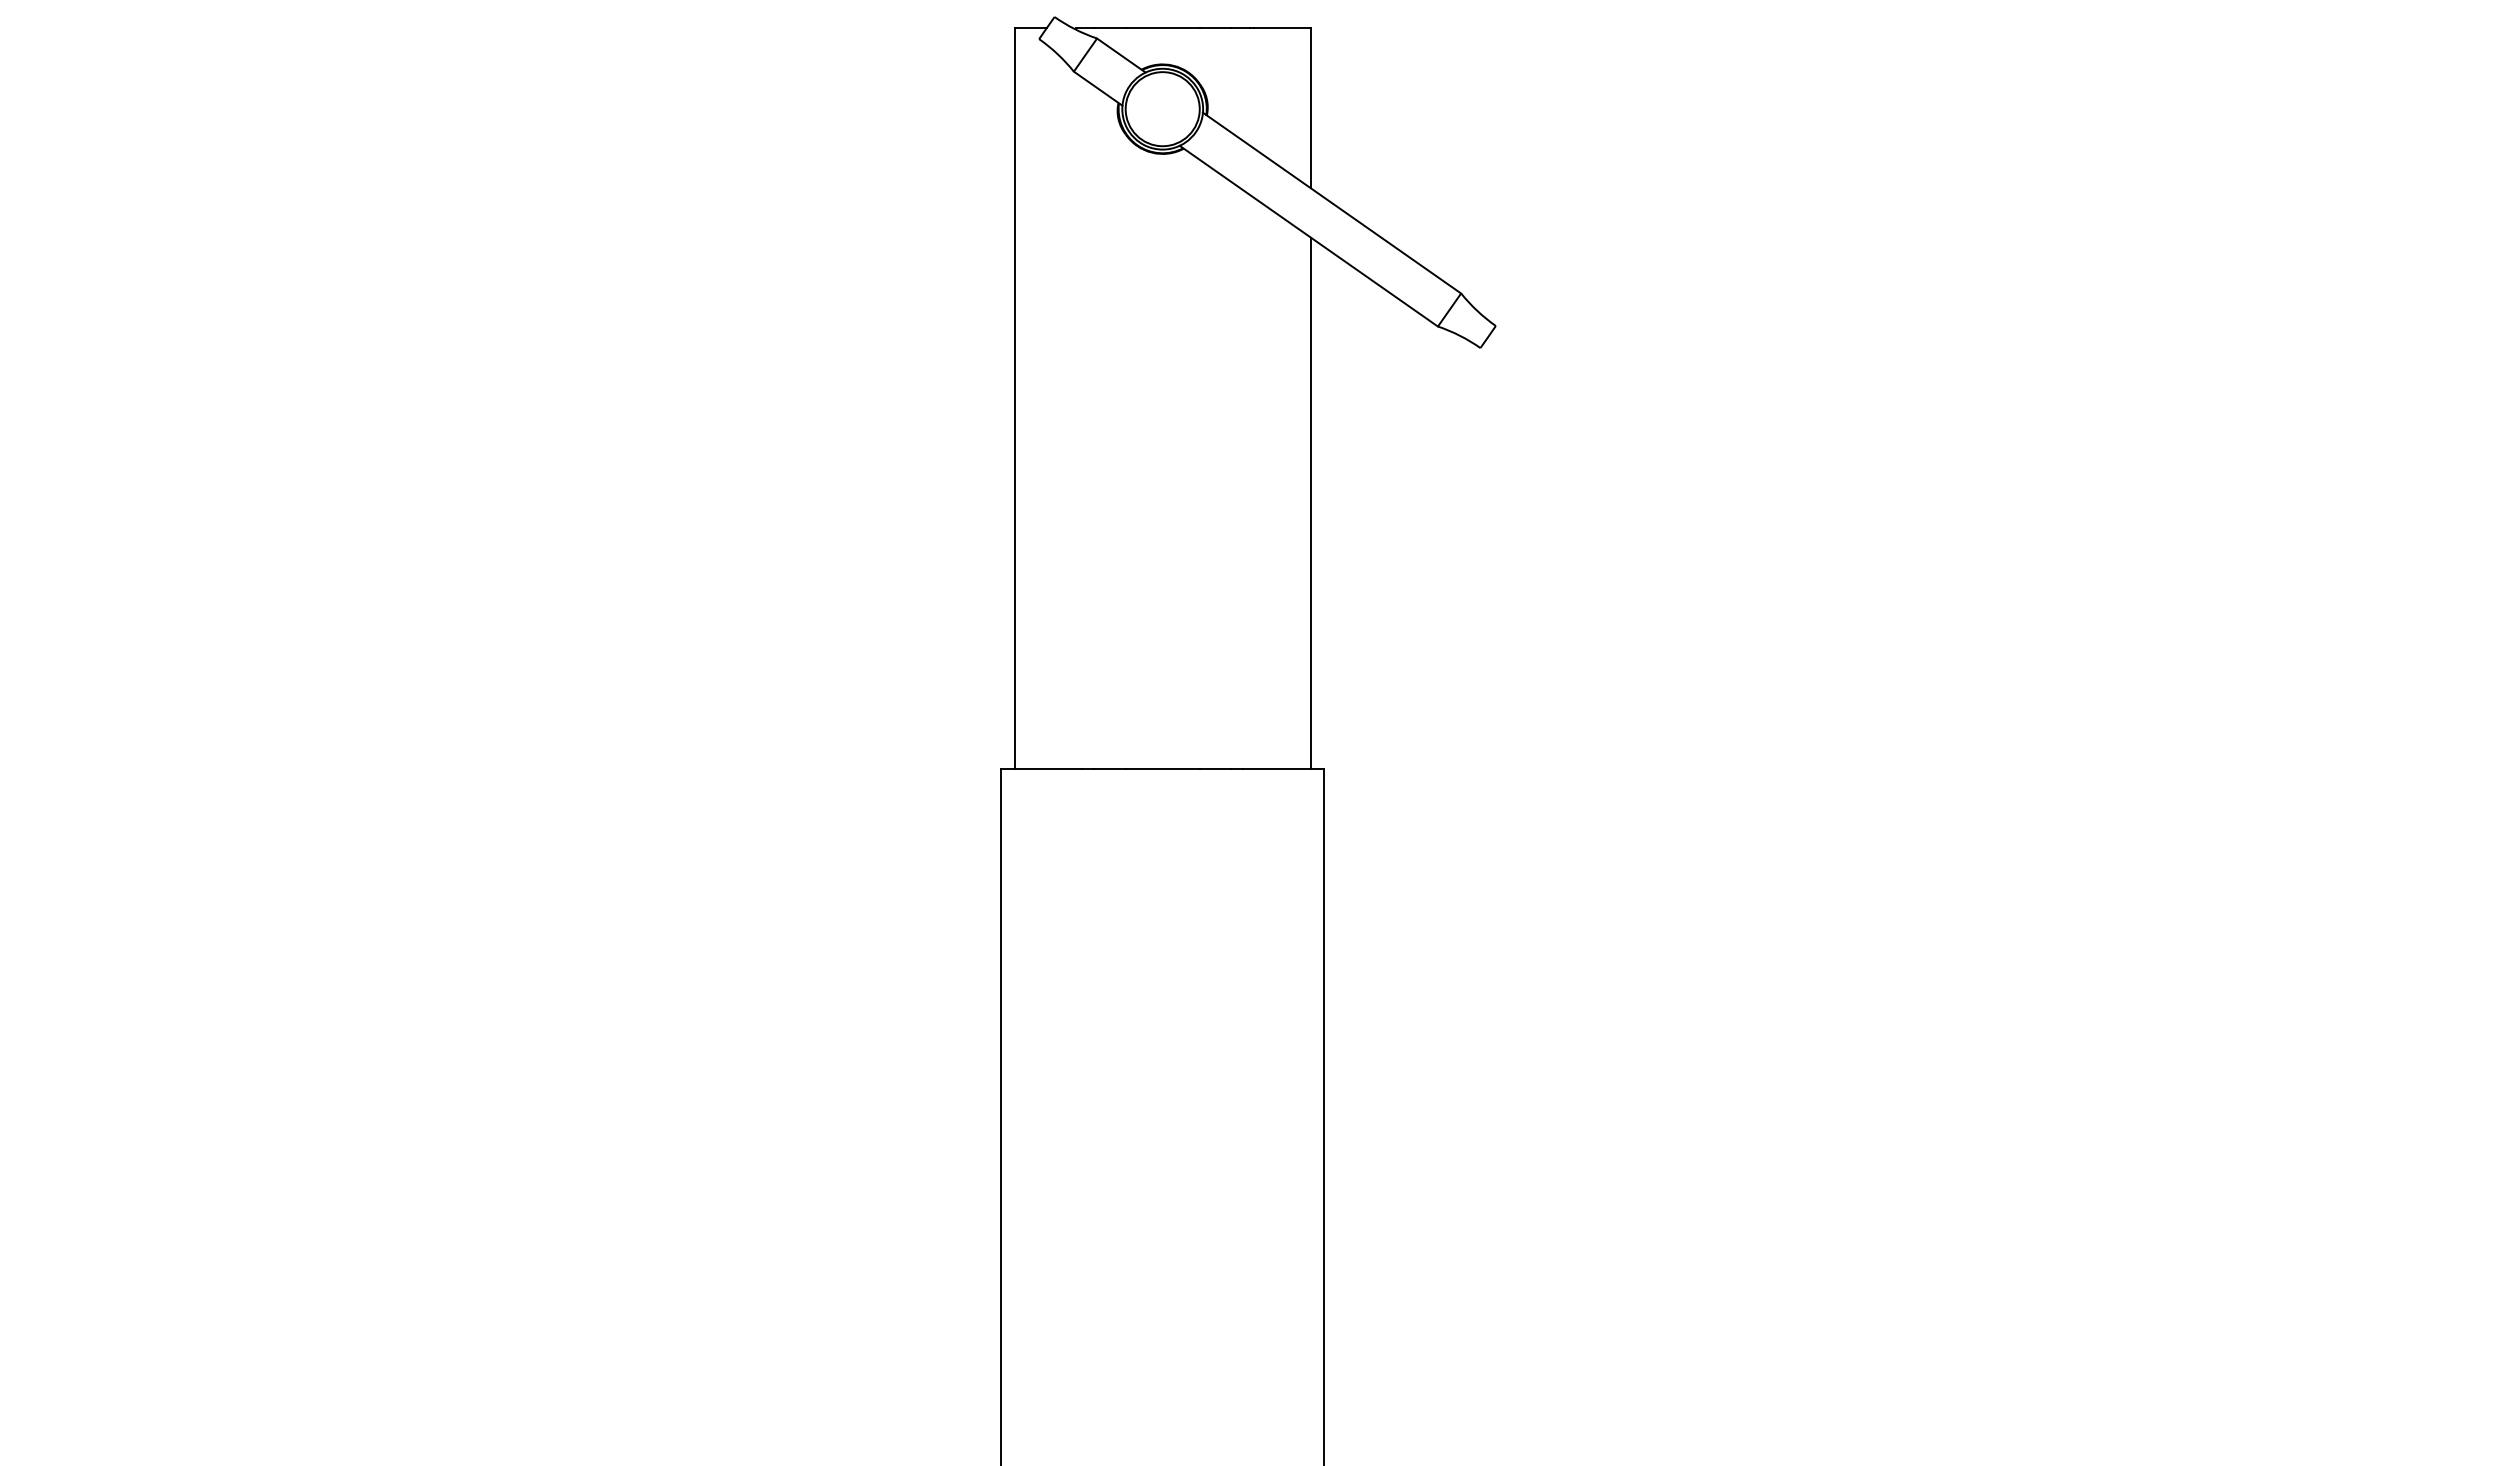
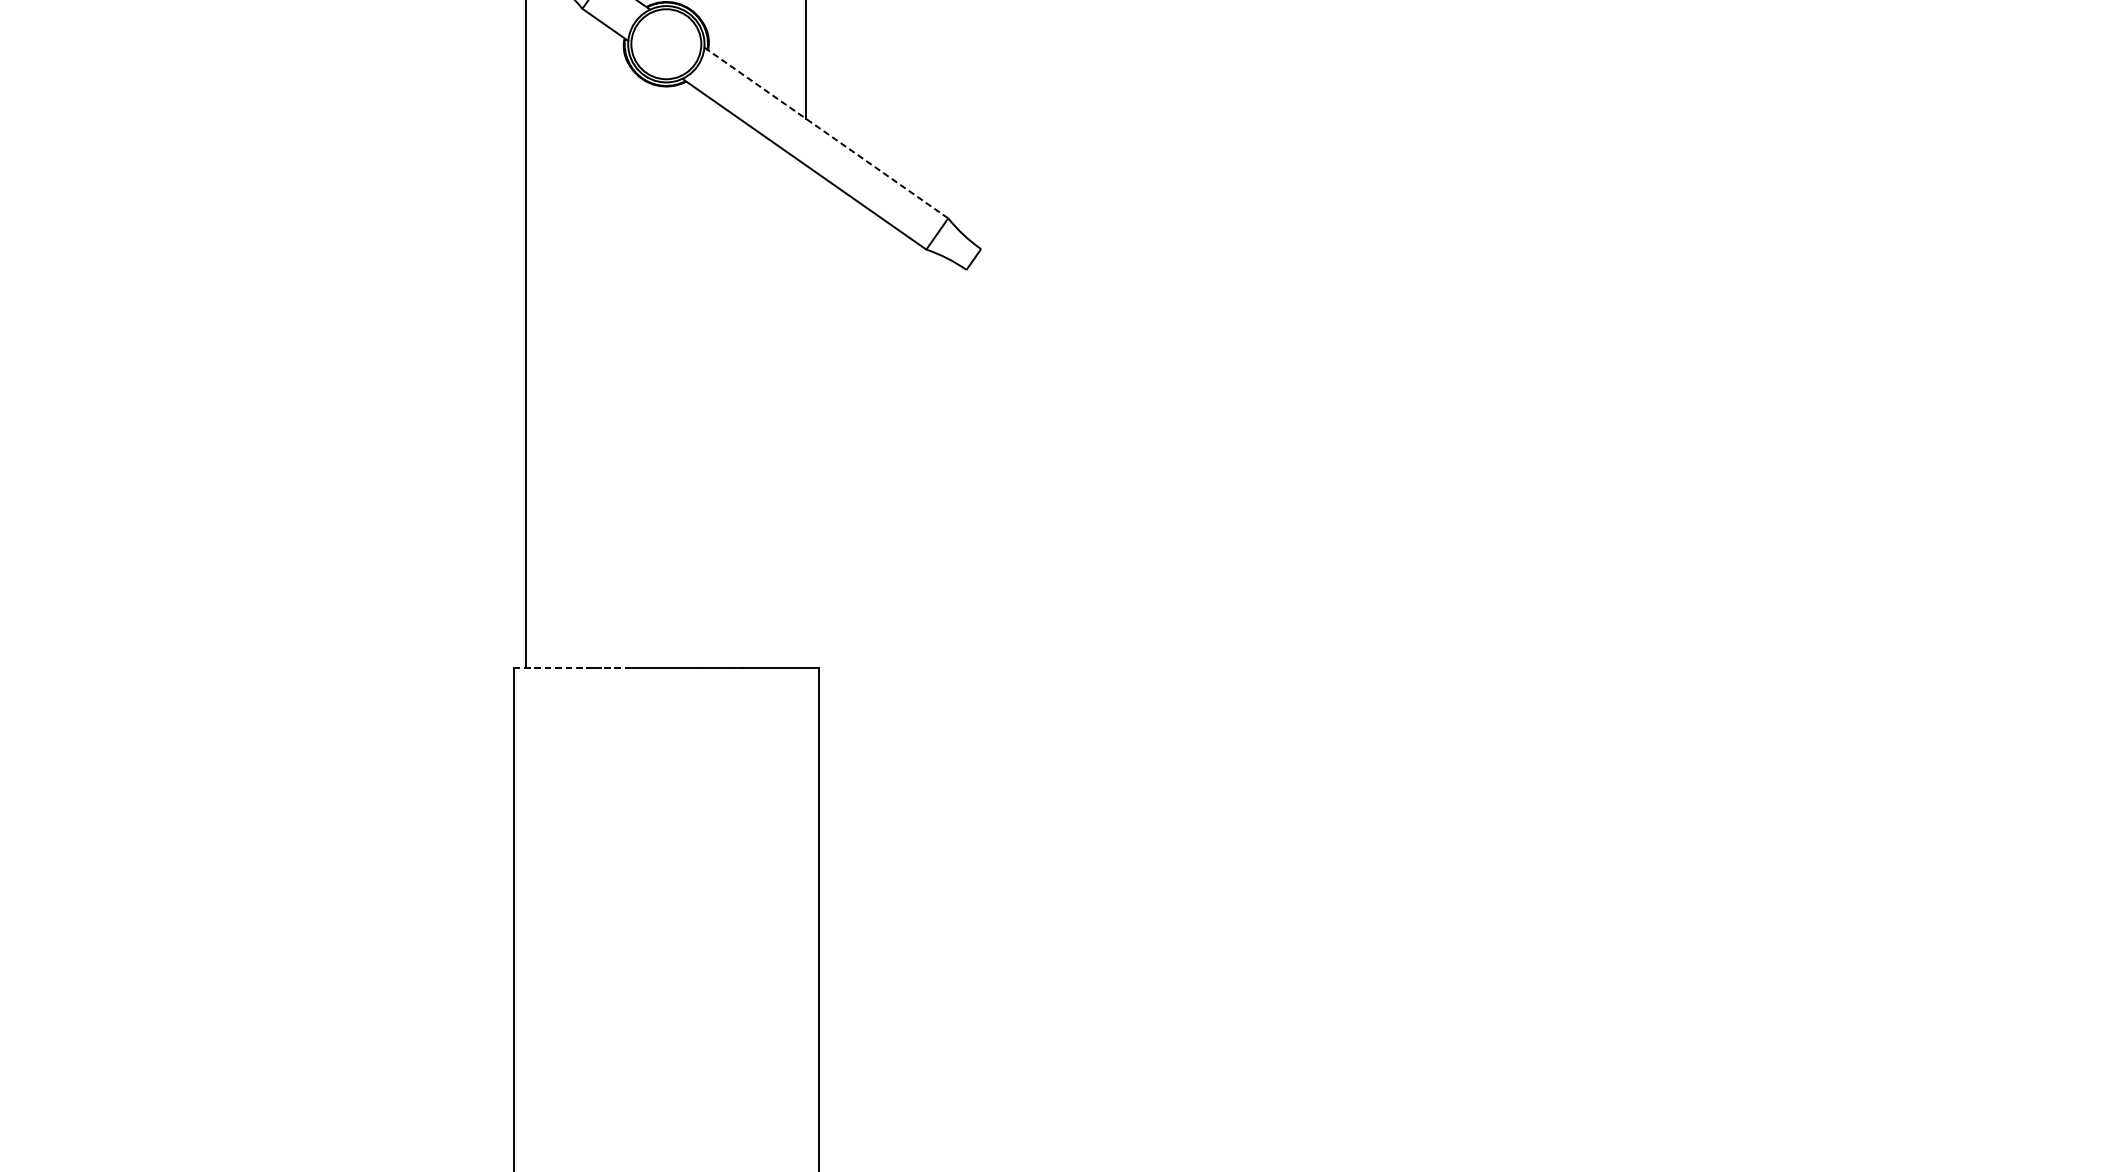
line: (1332, 203) -> (826, 133), solid -> dashed
line: (1310, 503) -> (805, 416), removed
line: (1042, 769) -> (552, 668), solid -> dashed
line: (1109, 769) -> (616, 668), solid -> dashed

